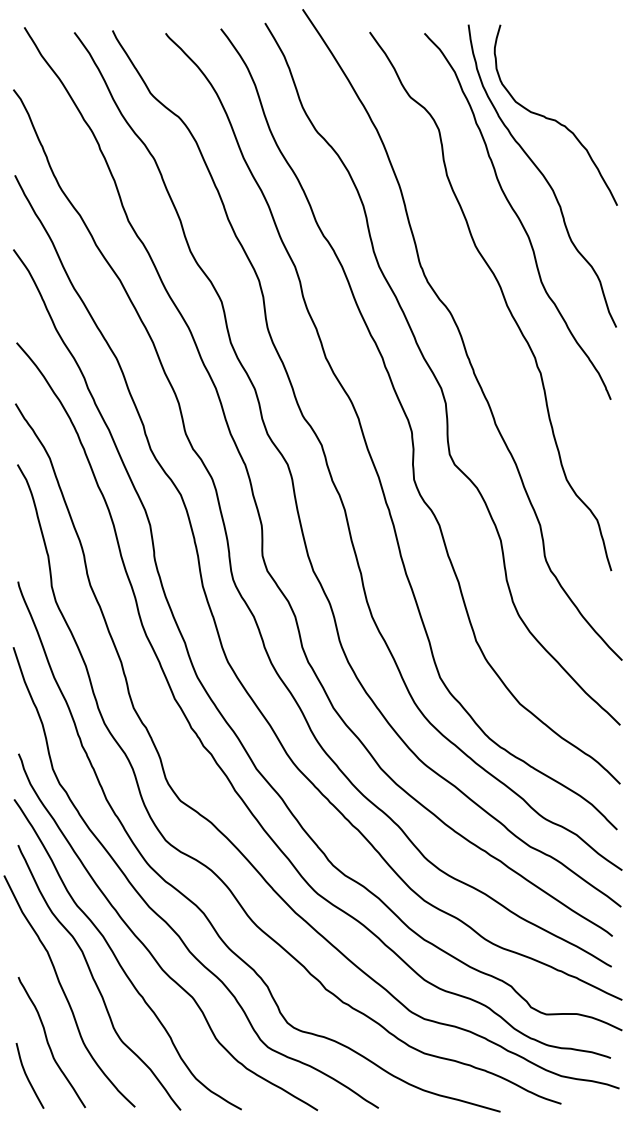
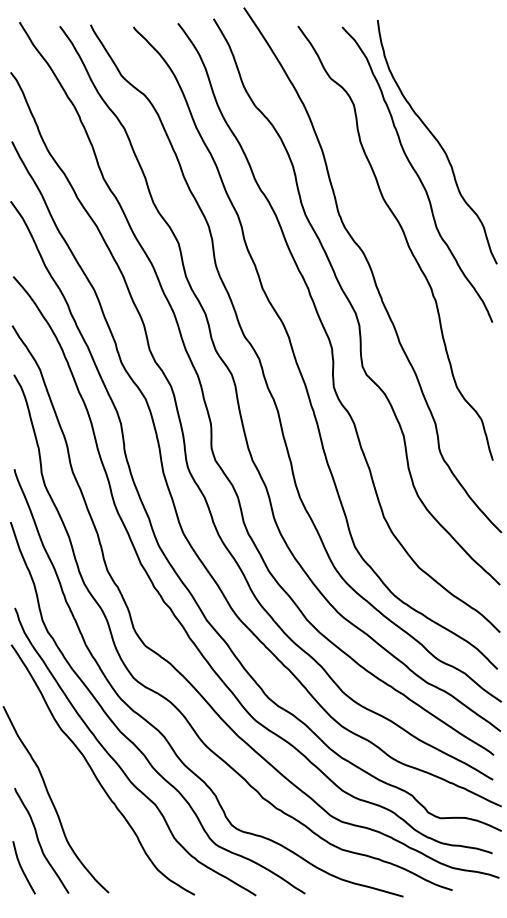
curve: (552, 118) -> (445, 95), removed
curve: (95, 980) -> (76, 790), removed

